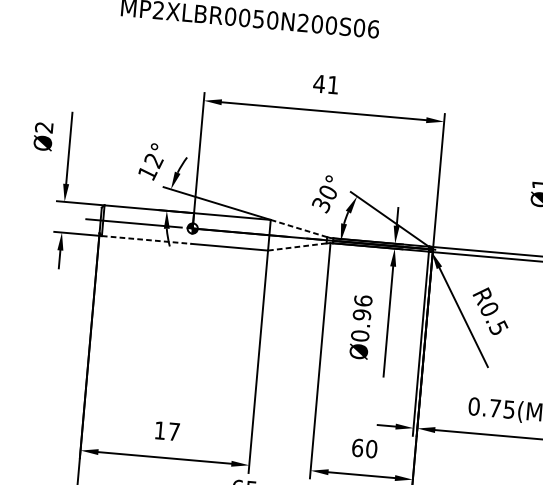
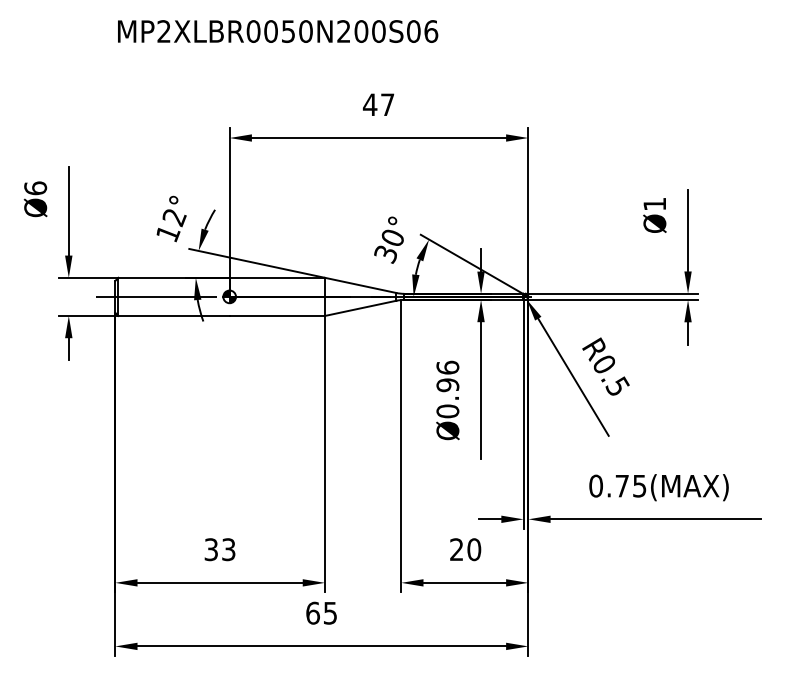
text: (333, 84) -> (387, 104), 41 -> 47
text: (44, 127) -> (35, 188), Ø2 -> Ø6
line: (298, 228) -> (360, 285), dashed -> solid
line: (147, 239) -> (174, 315), dashed -> solid
line: (297, 247) -> (360, 308), dashed -> solid
text: (166, 431) -> (219, 549), 17 -> 33
text: (357, 447) -> (456, 549), 60 -> 20

